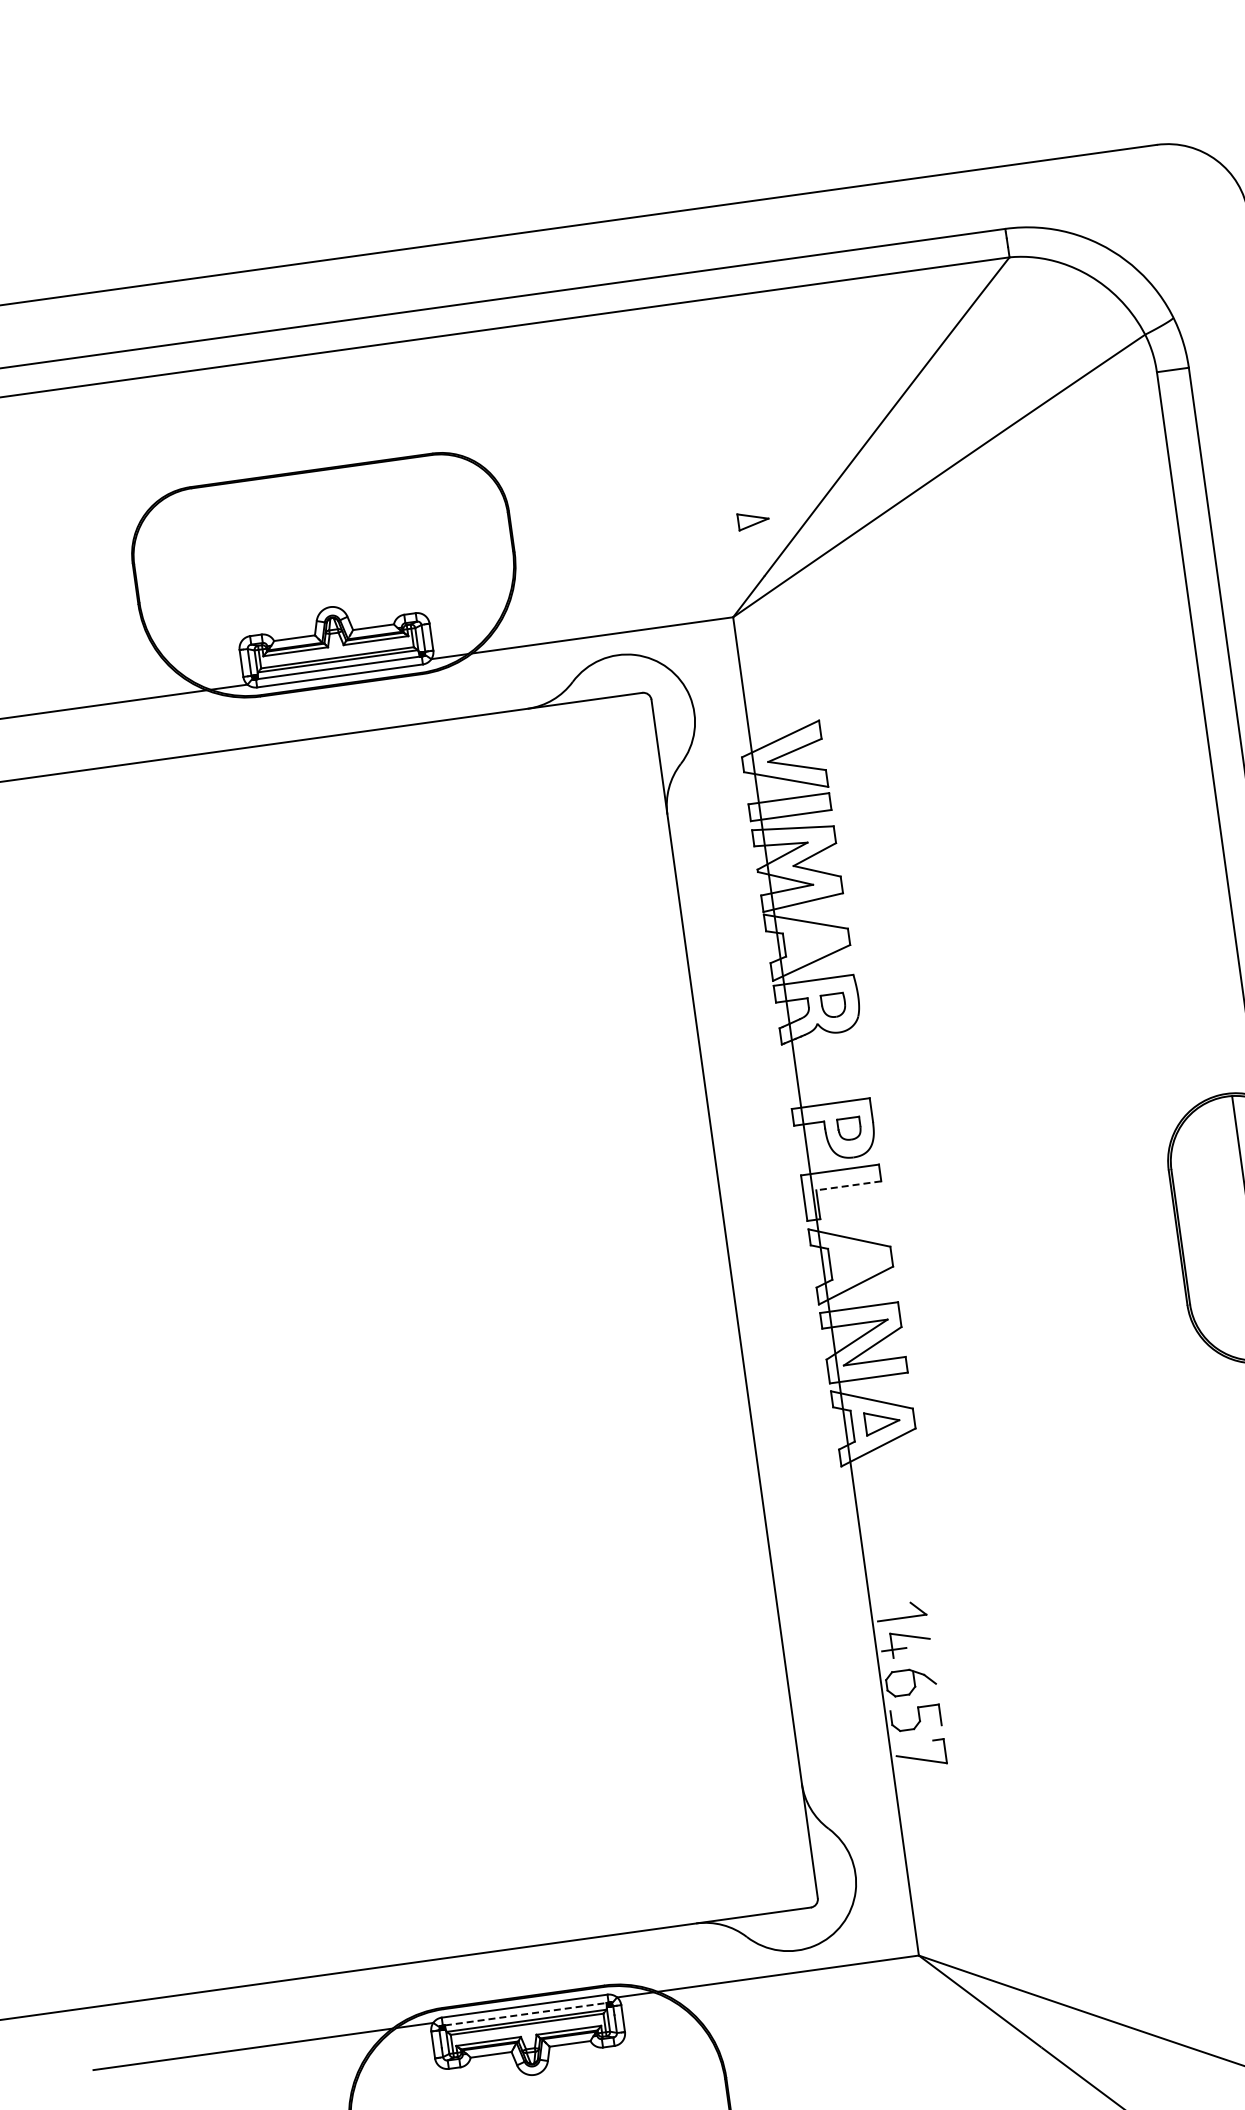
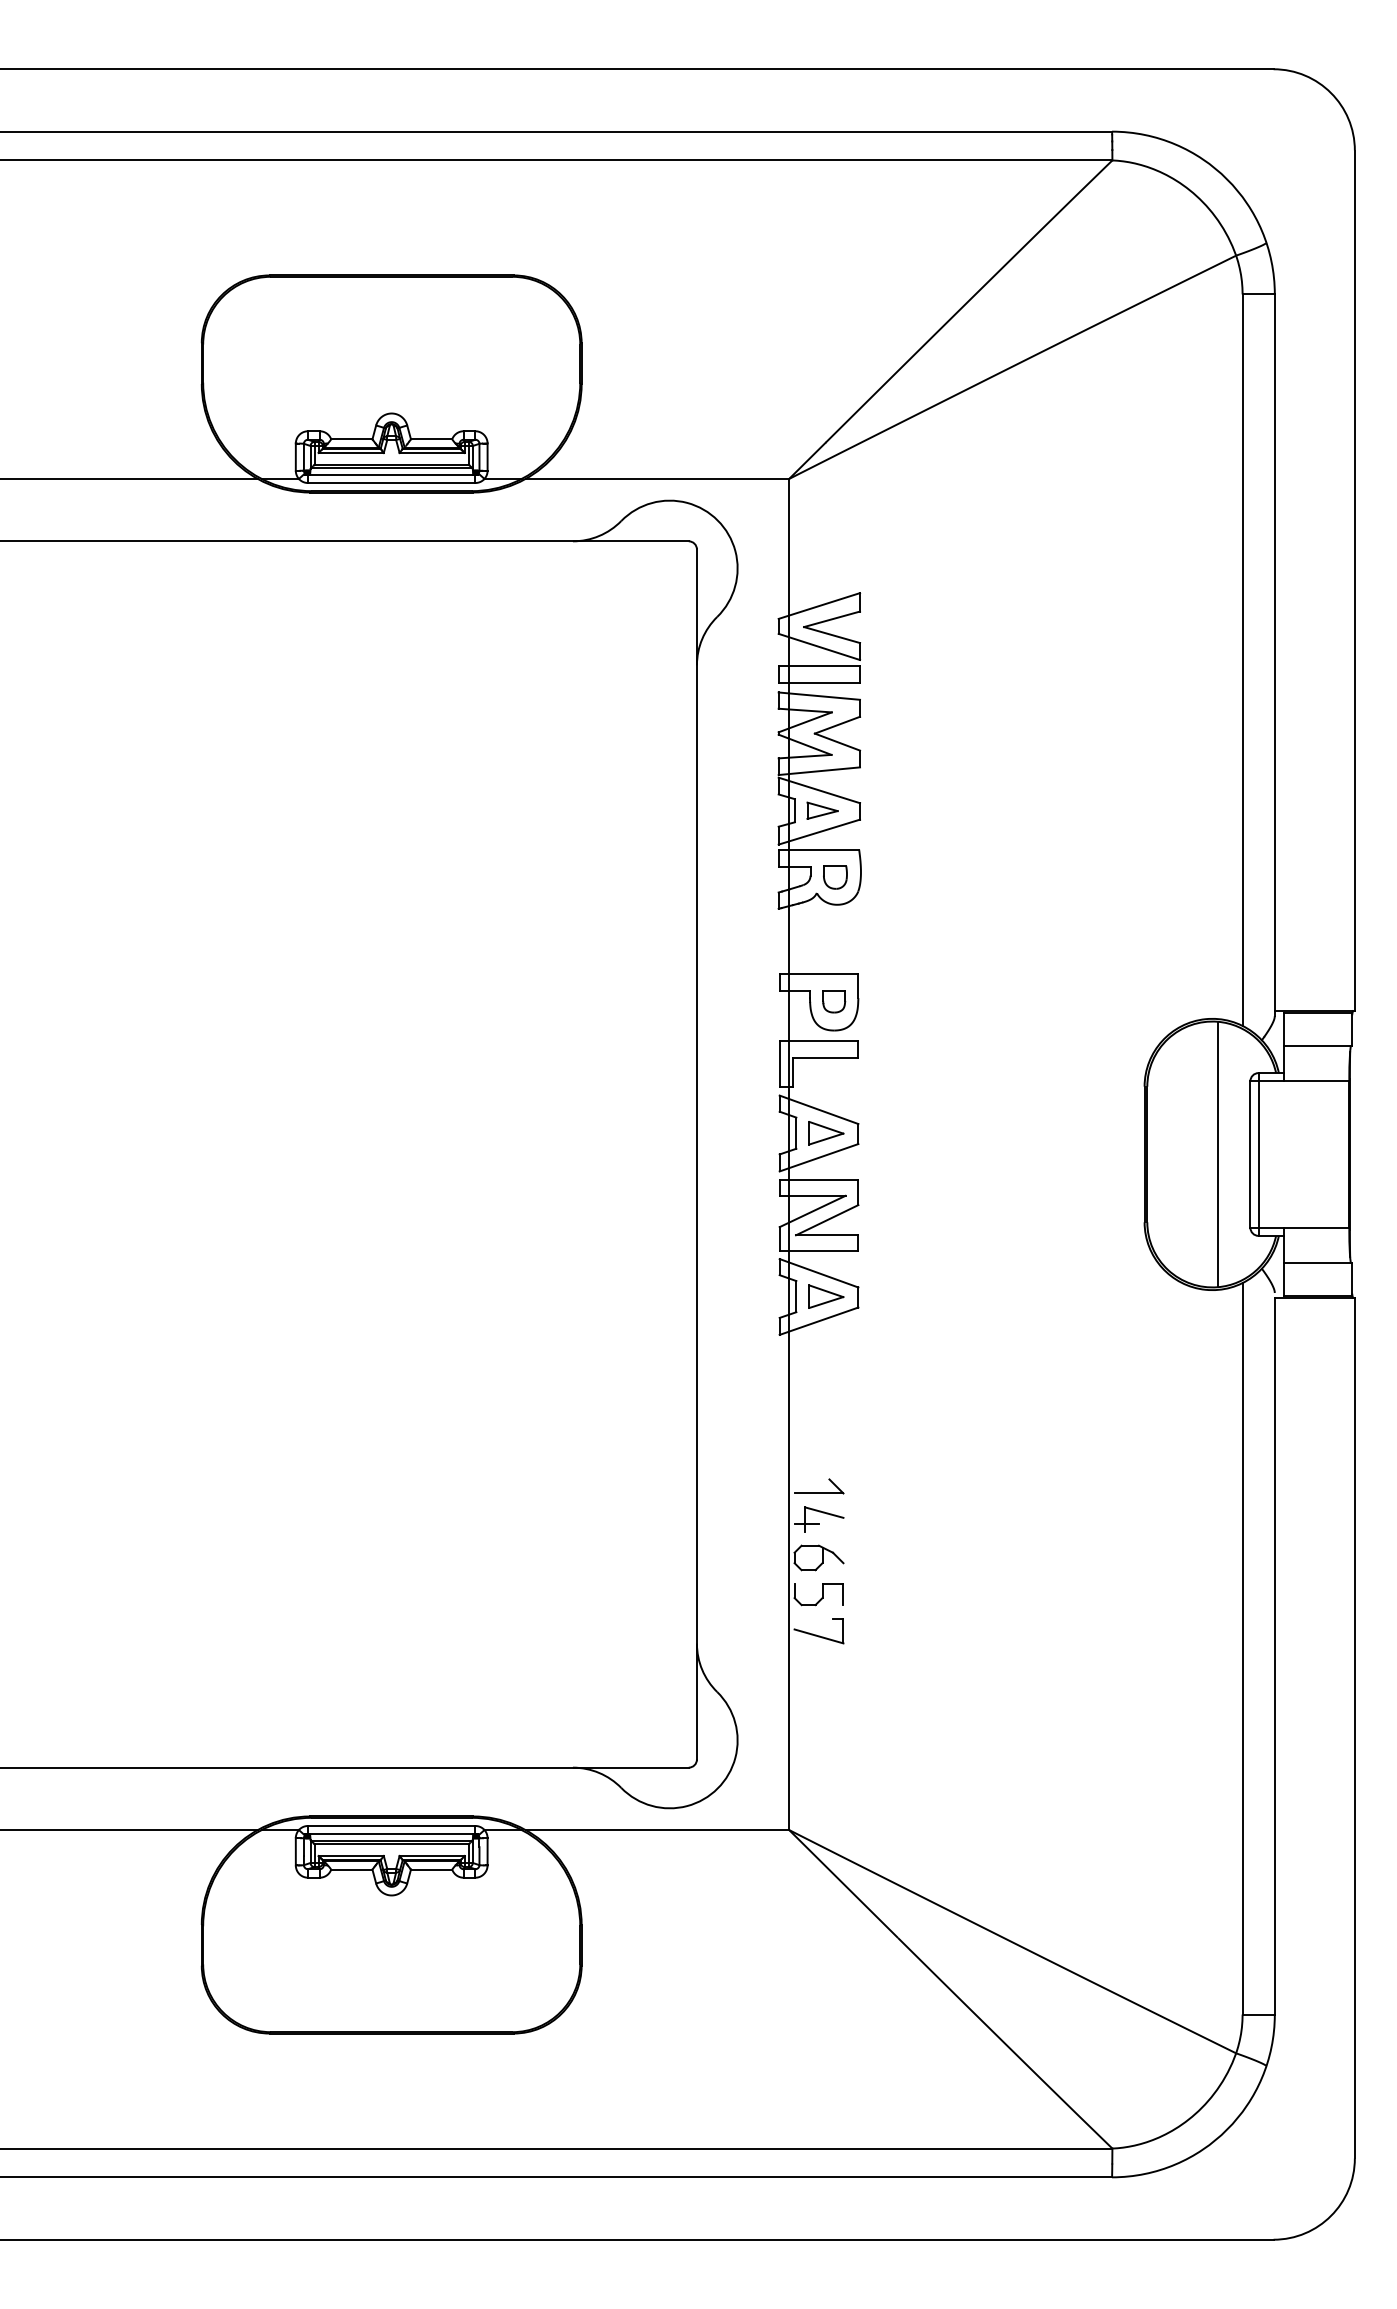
part: (753, 520) -> (822, 810), moved
line: (848, 1185) -> (825, 1057), dashed -> solid
part: (860, 1260) -> (826, 1133), added
line: (525, 2014) -> (391, 1834), dashed -> solid

